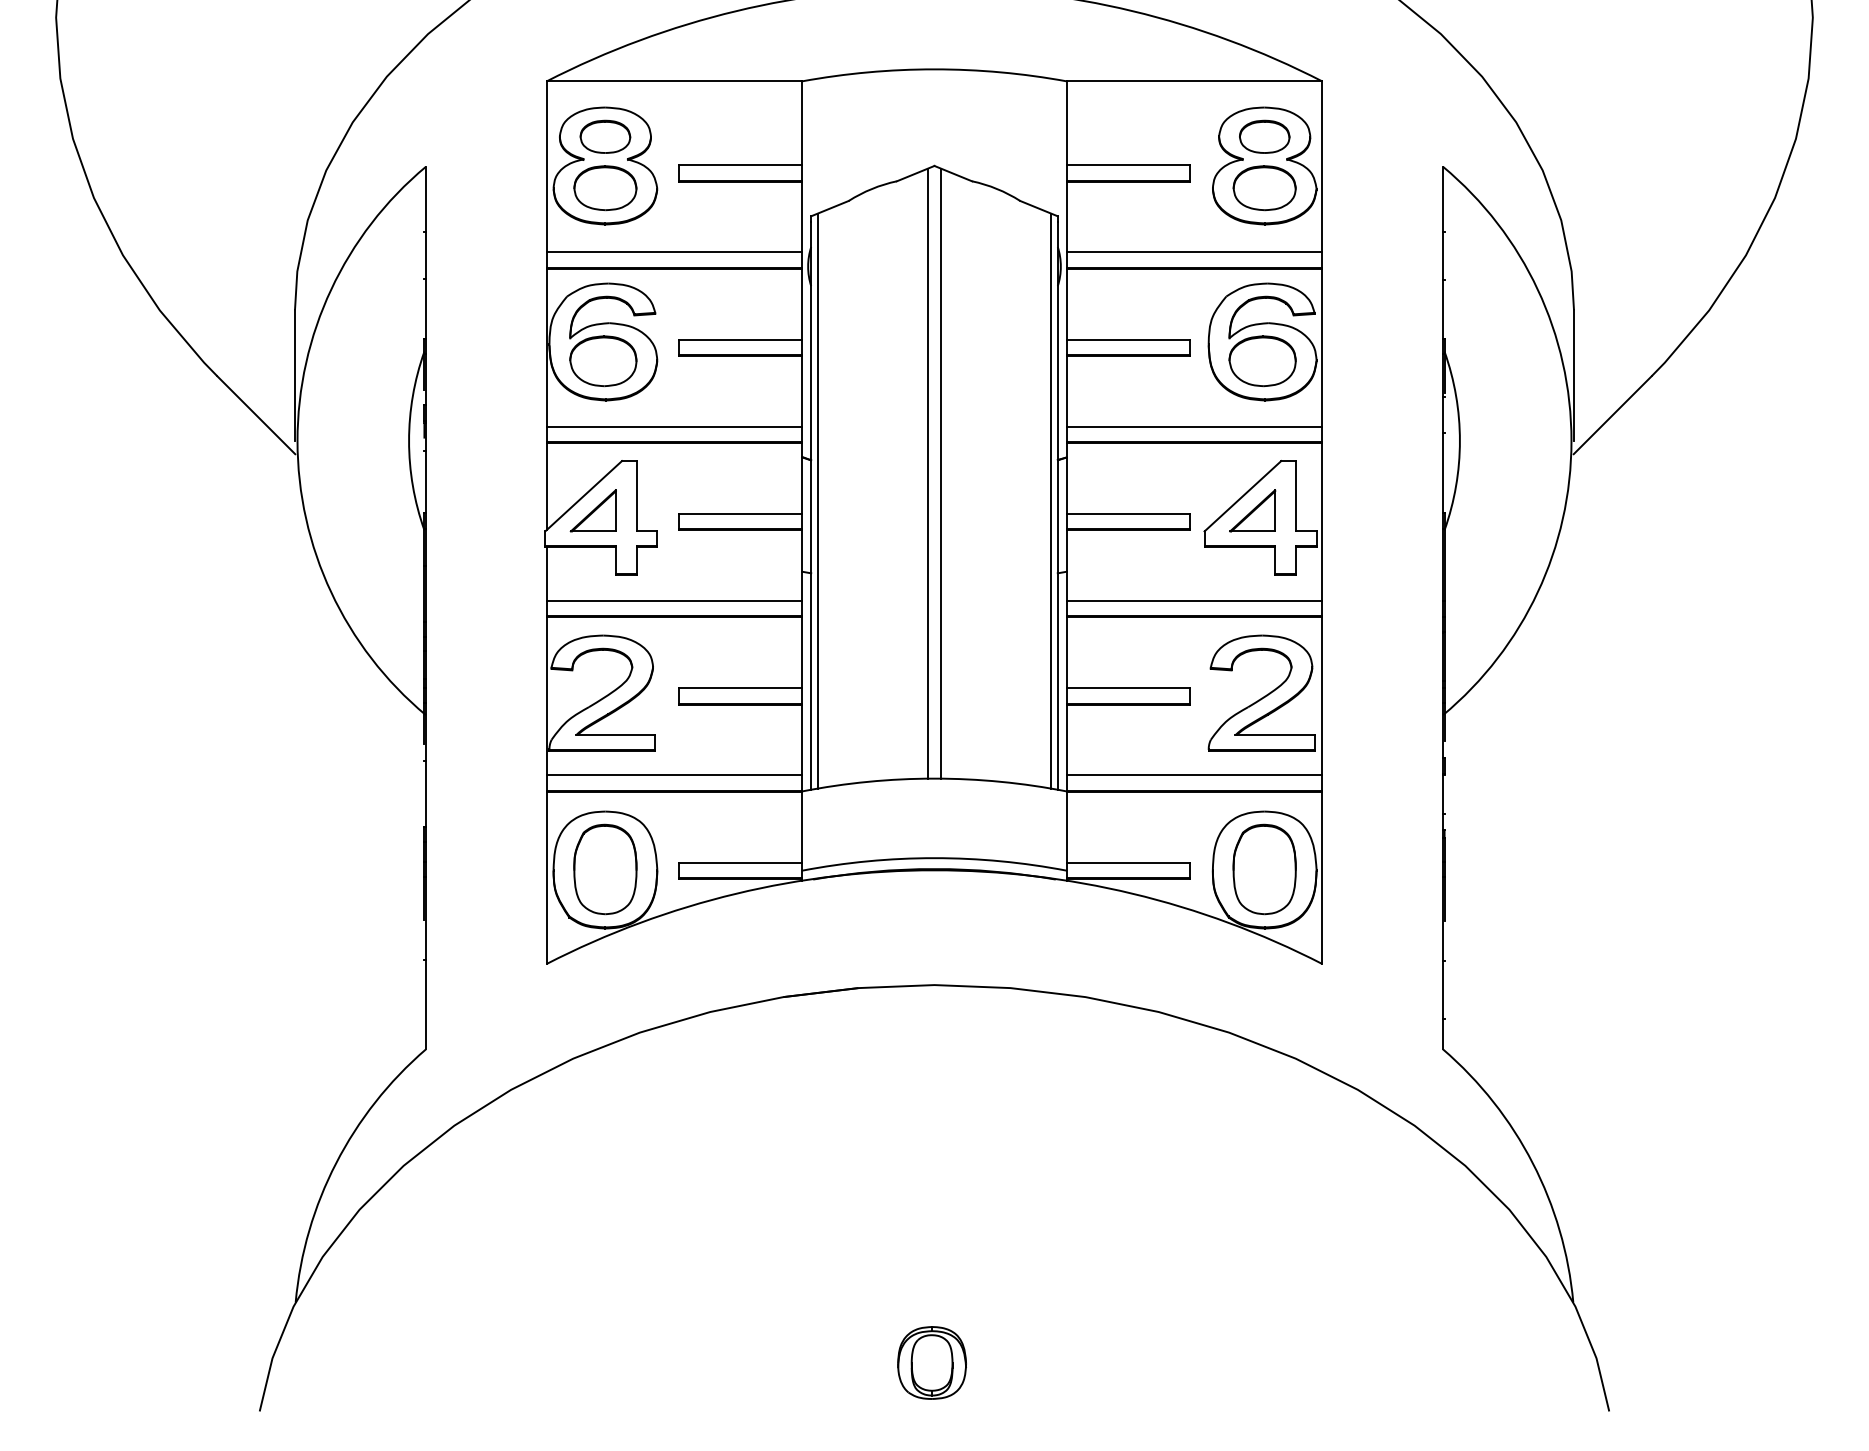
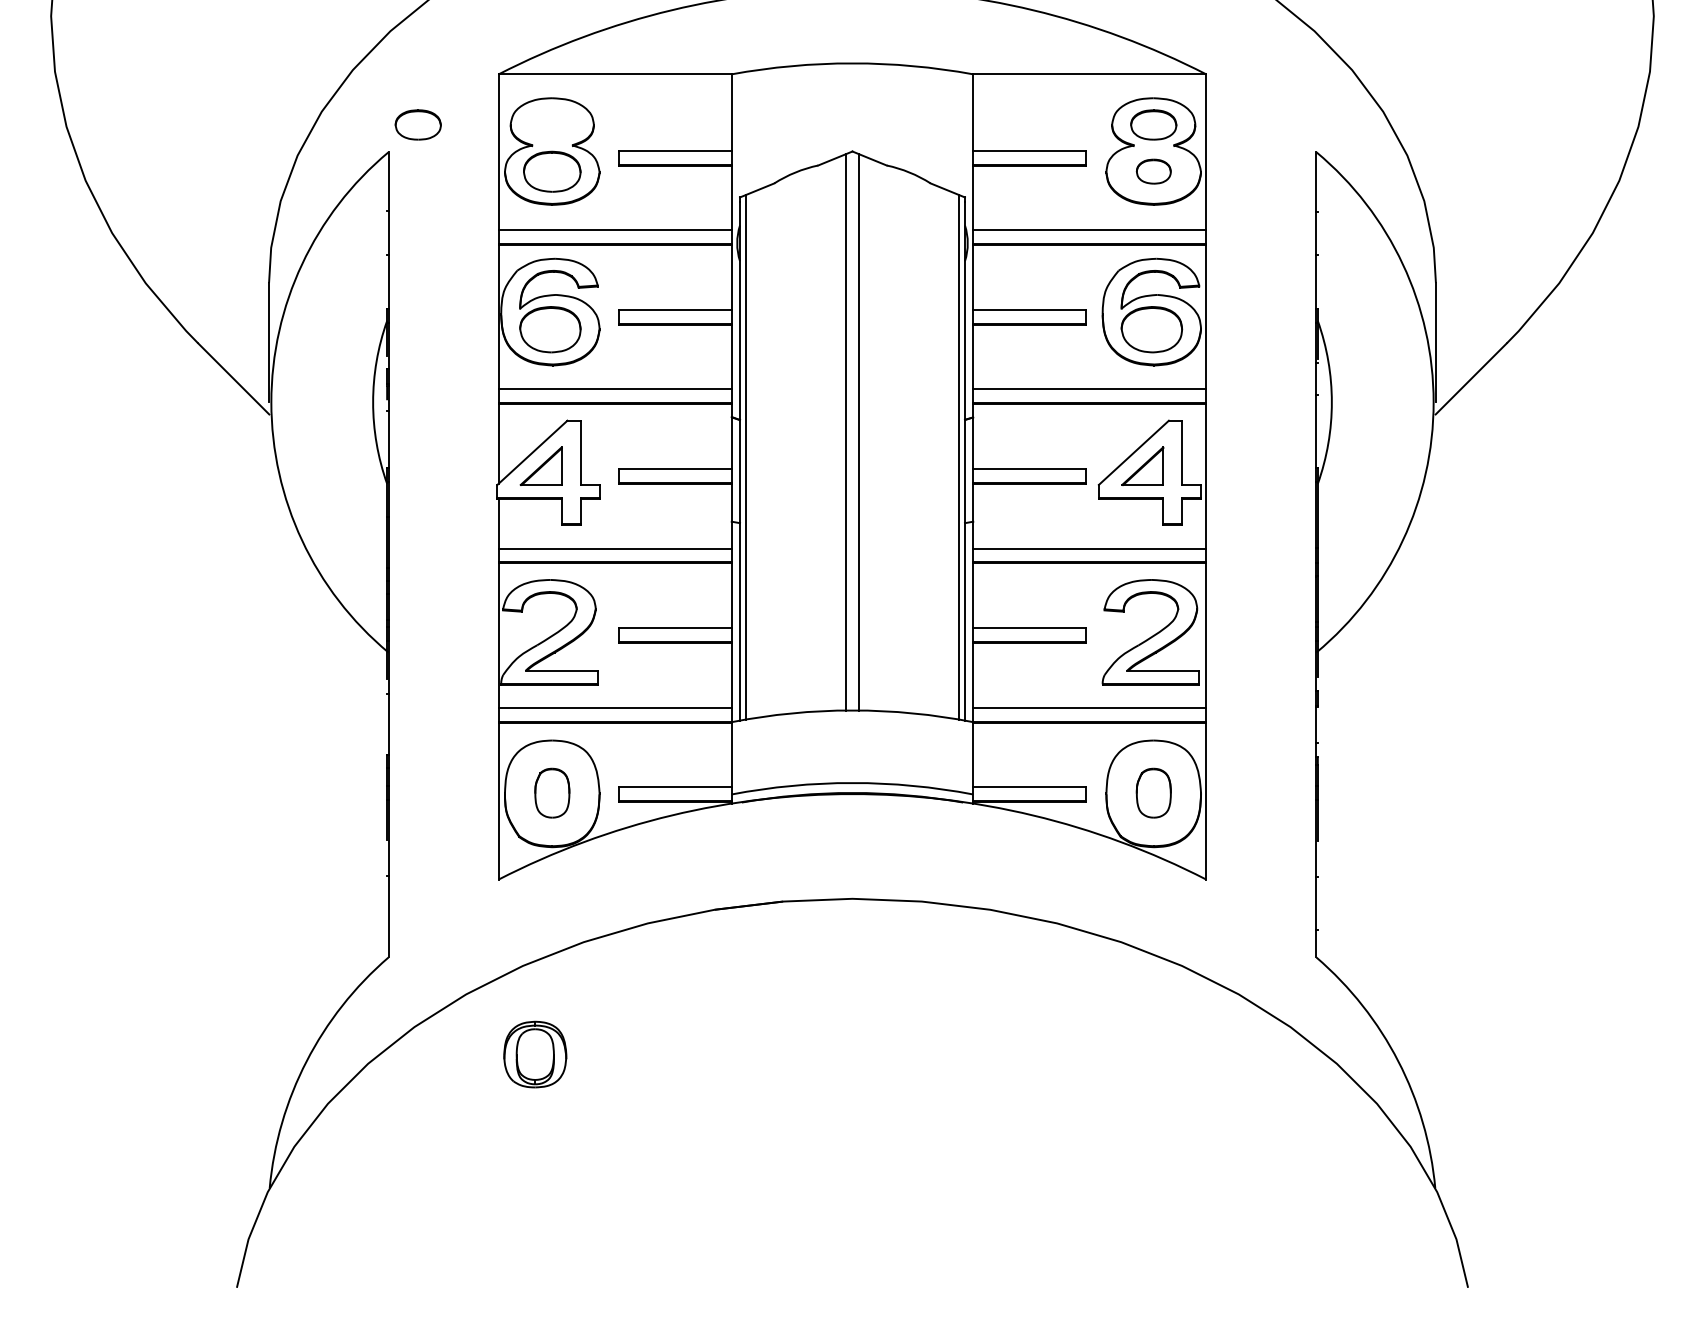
part: (604, 136) -> (417, 124), moved
part: (1264, 187) -> (1153, 171), size x0.6
part: (605, 868) -> (552, 792), size x0.6
part: (1264, 868) -> (1153, 792), size x0.6
part: (932, 1362) -> (535, 1054), moved

